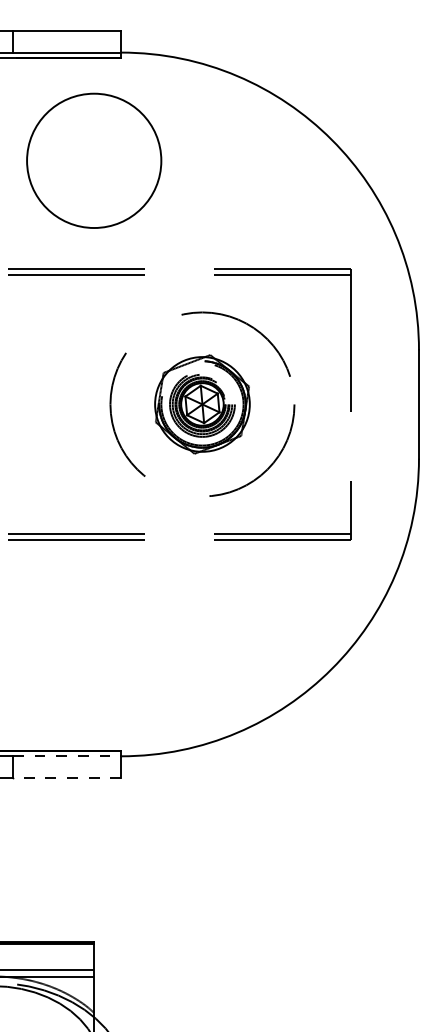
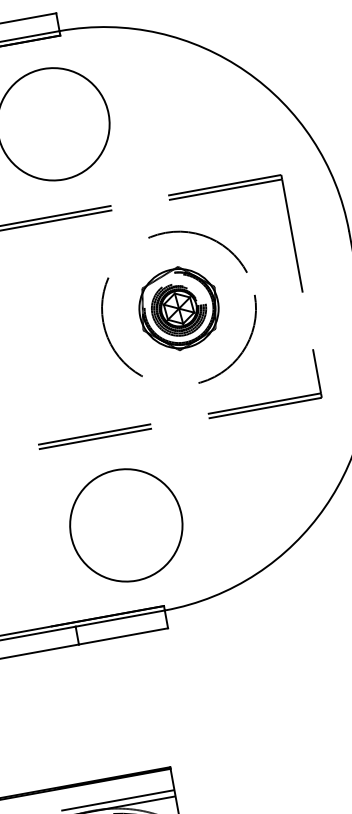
circle: (94, 648) -> (126, 525), added
line: (67, 756) -> (120, 618), dashed -> solid
line: (66, 777) -> (122, 636), dashed -> solid

